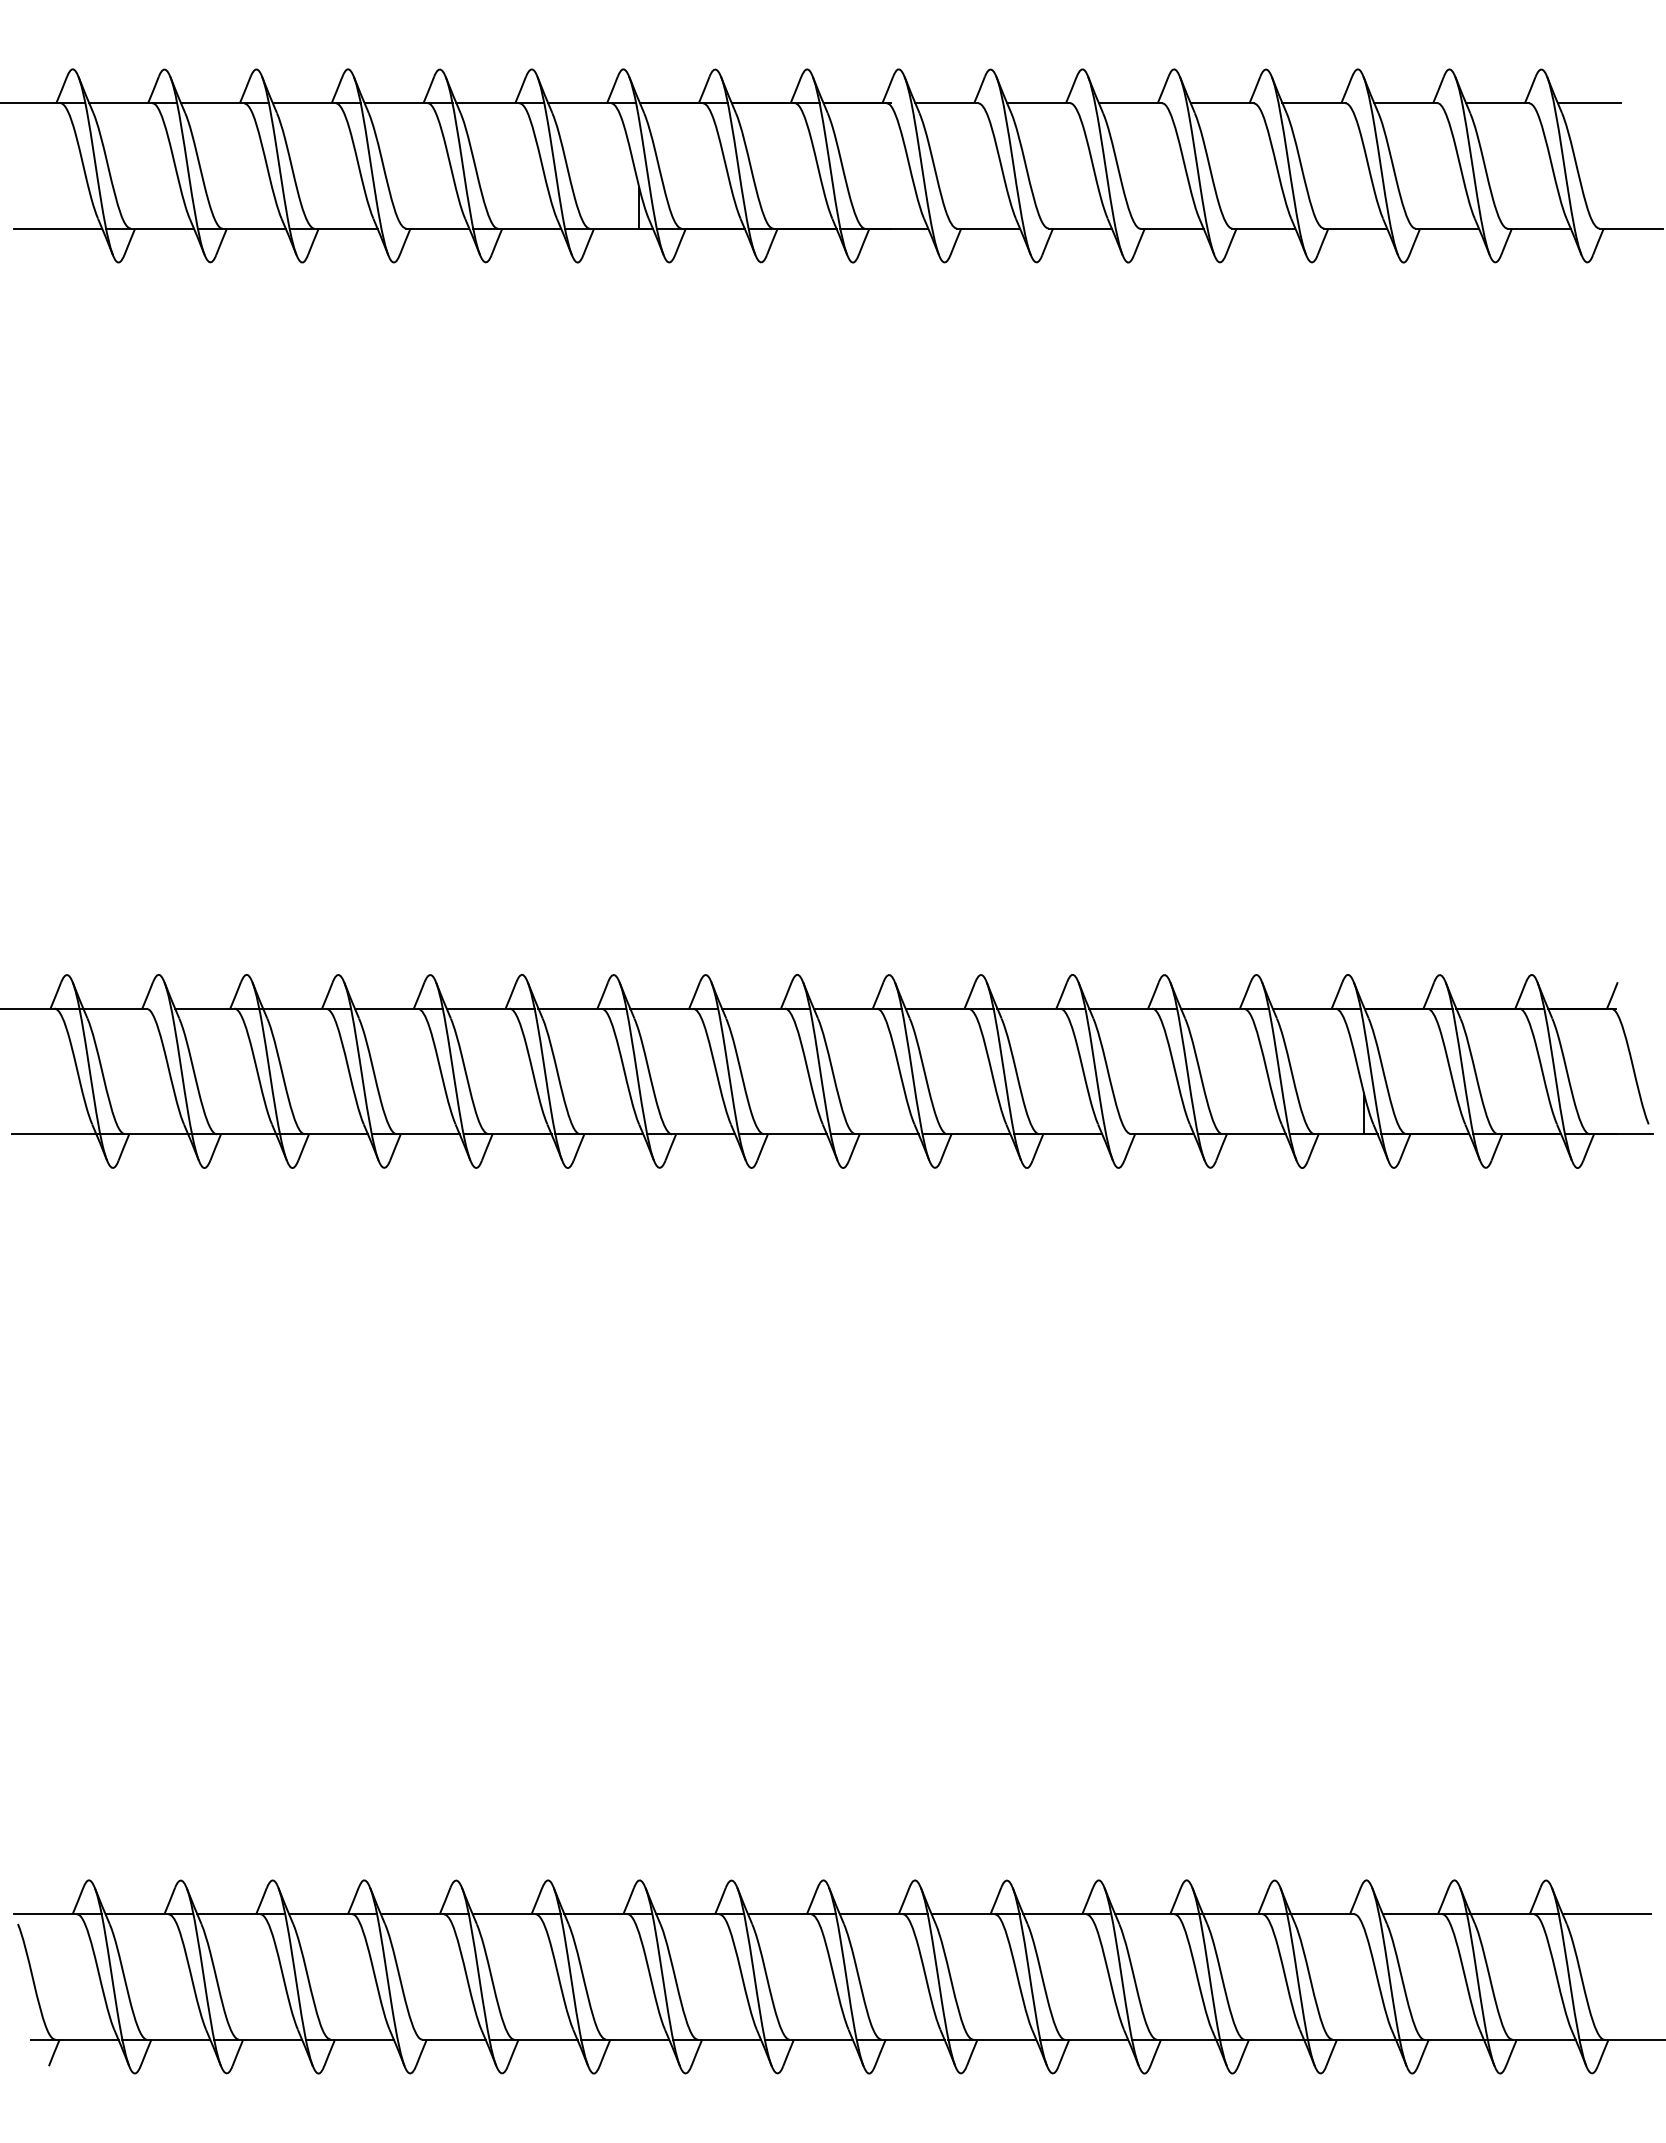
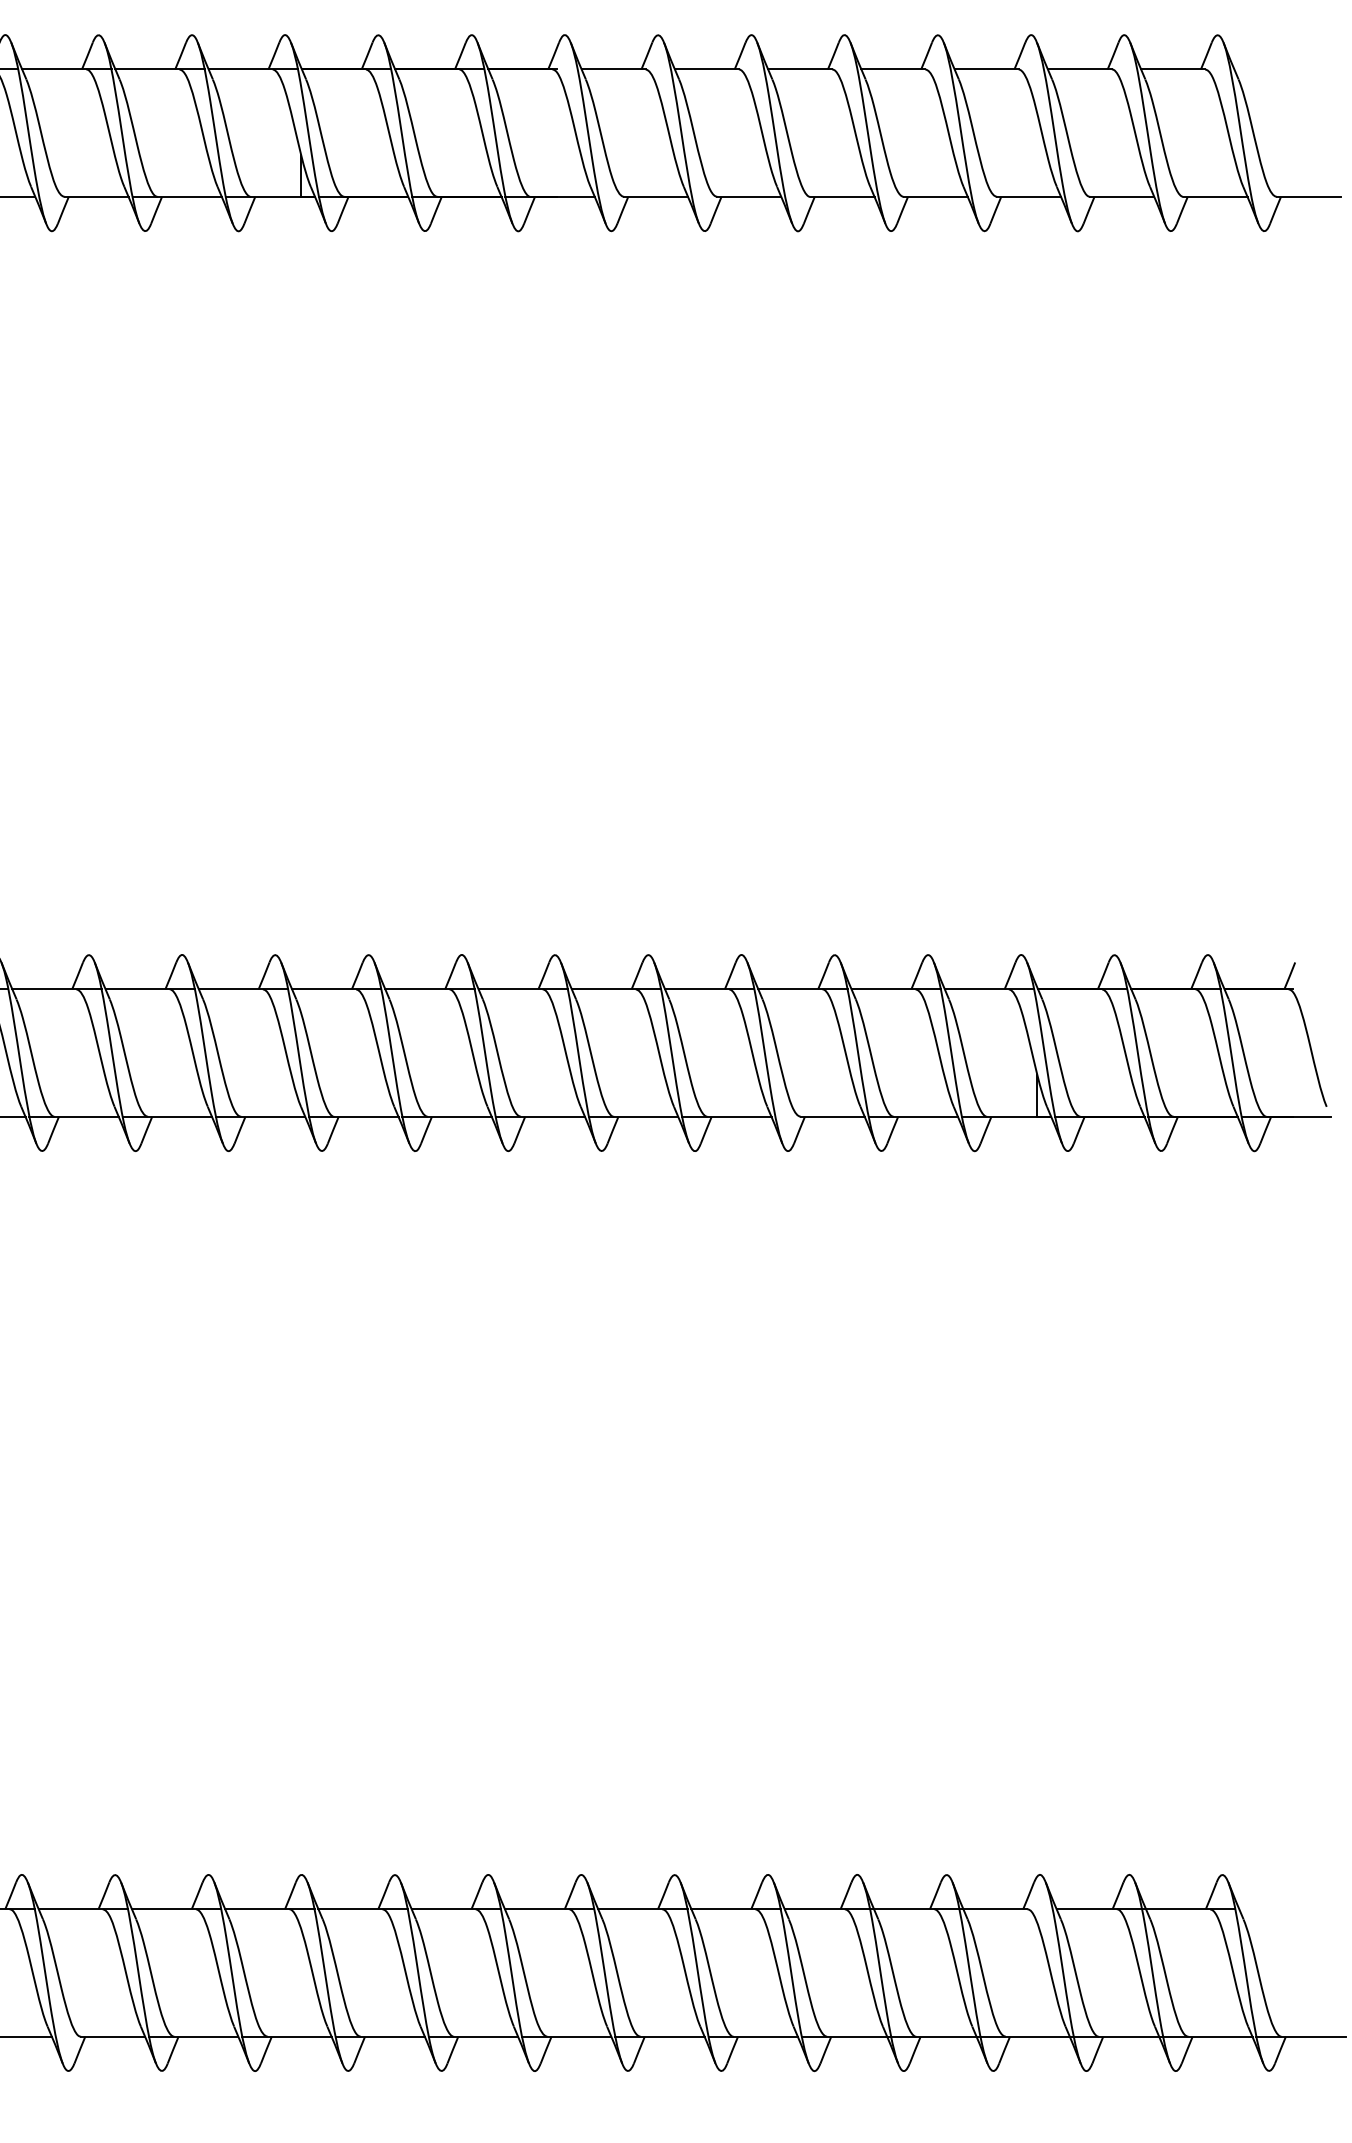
line: (1588, 103) -> (1265, 69), removed
line: (1606, 1914) -> (1283, 1909), removed

